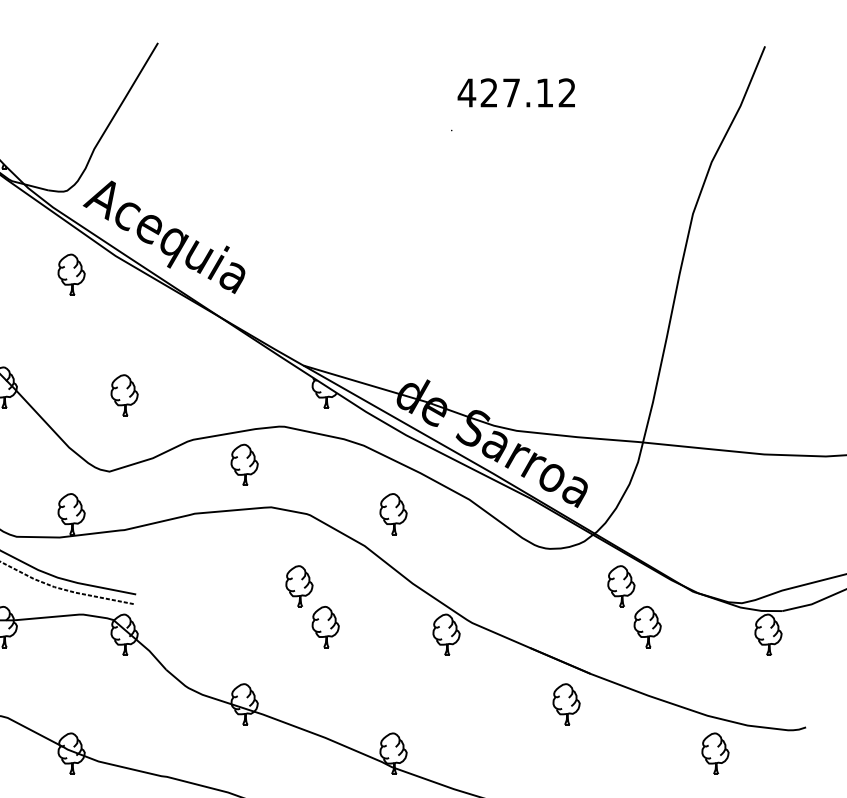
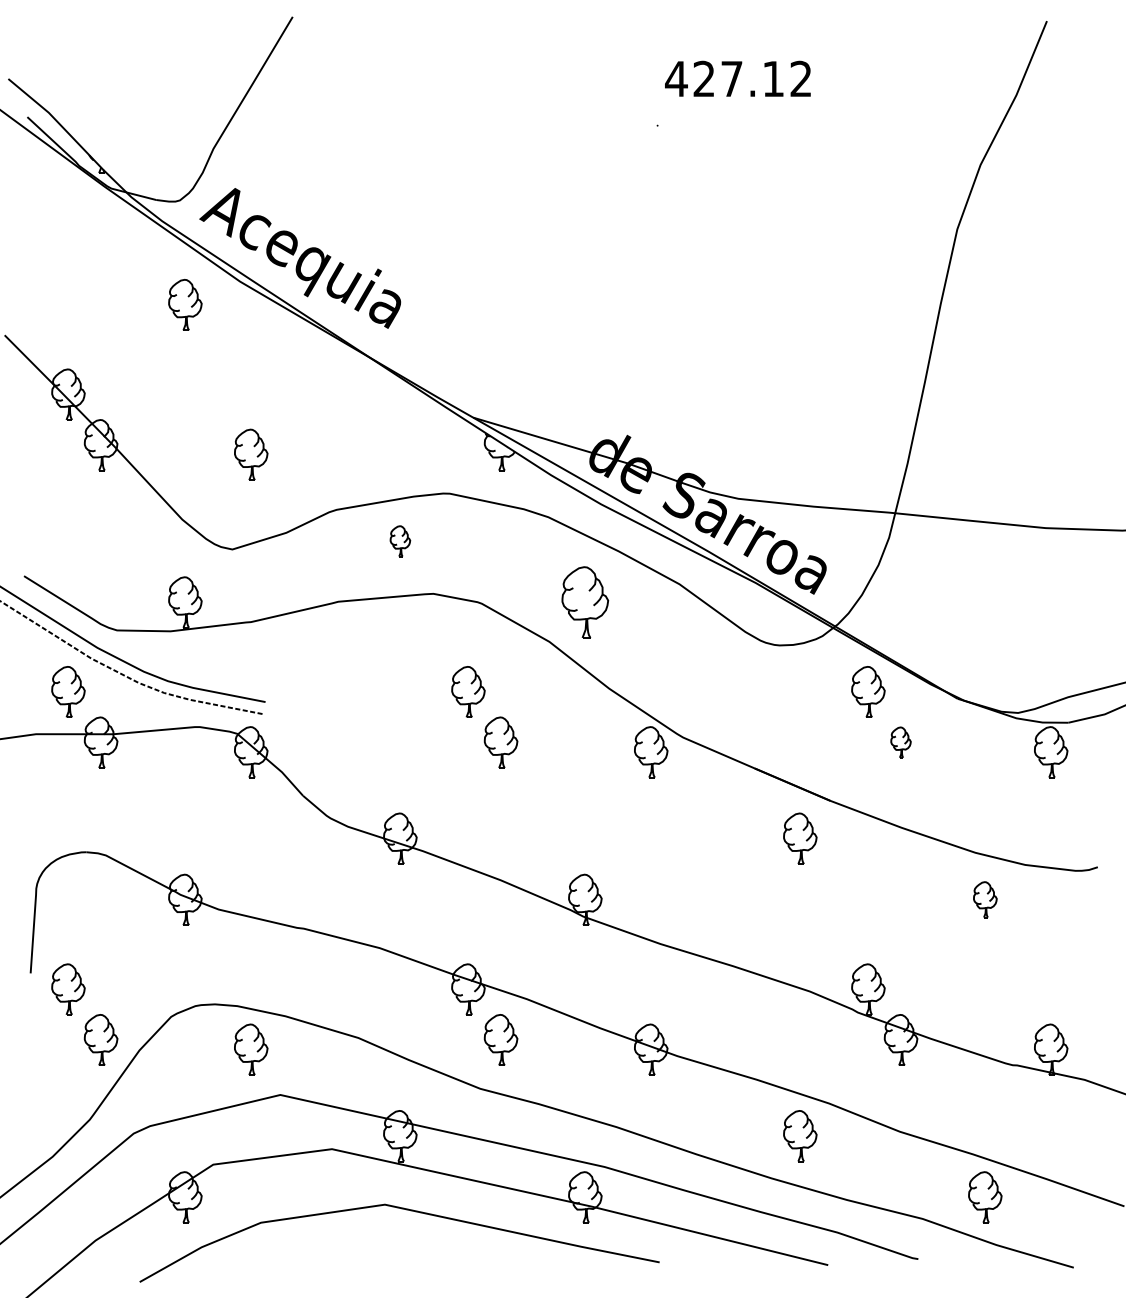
part: (244, 465) -> (400, 541), size x0.6
part: (393, 514) -> (585, 602), size x1.4
part: (647, 627) -> (900, 742), size x0.6
part: (715, 753) -> (985, 899), size x0.7

